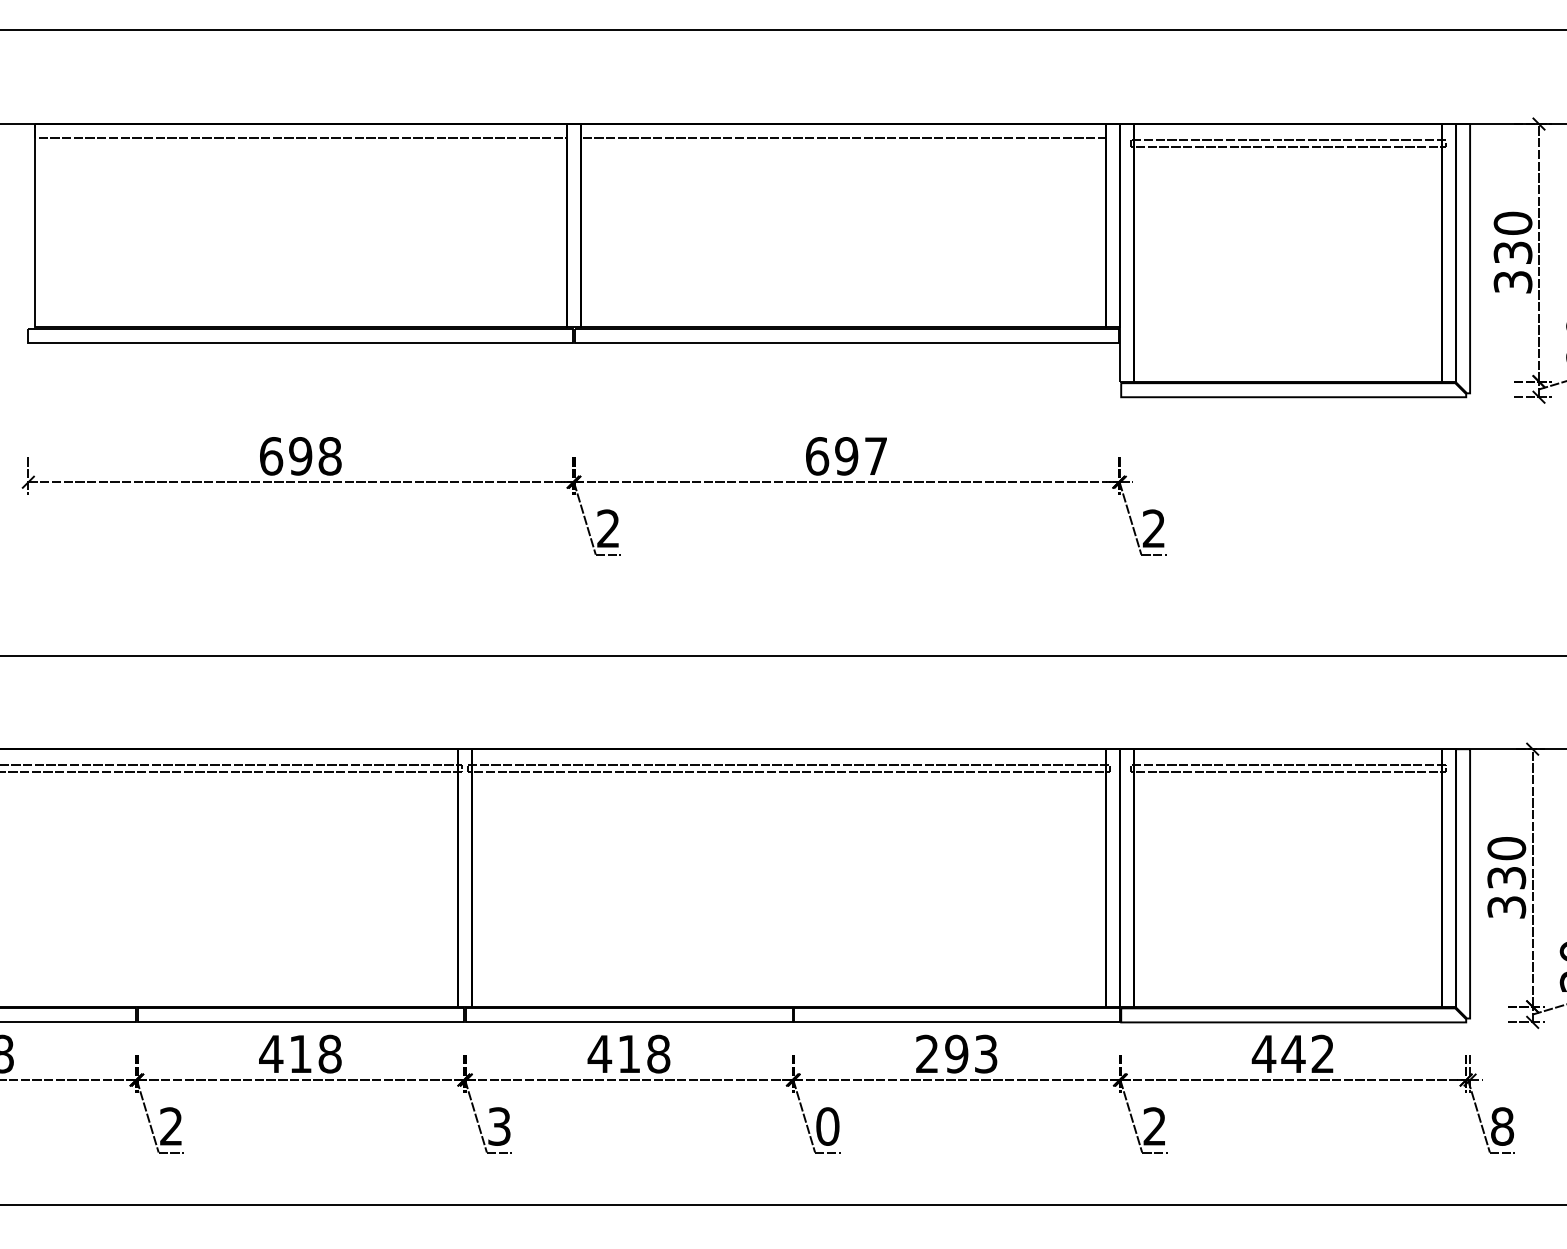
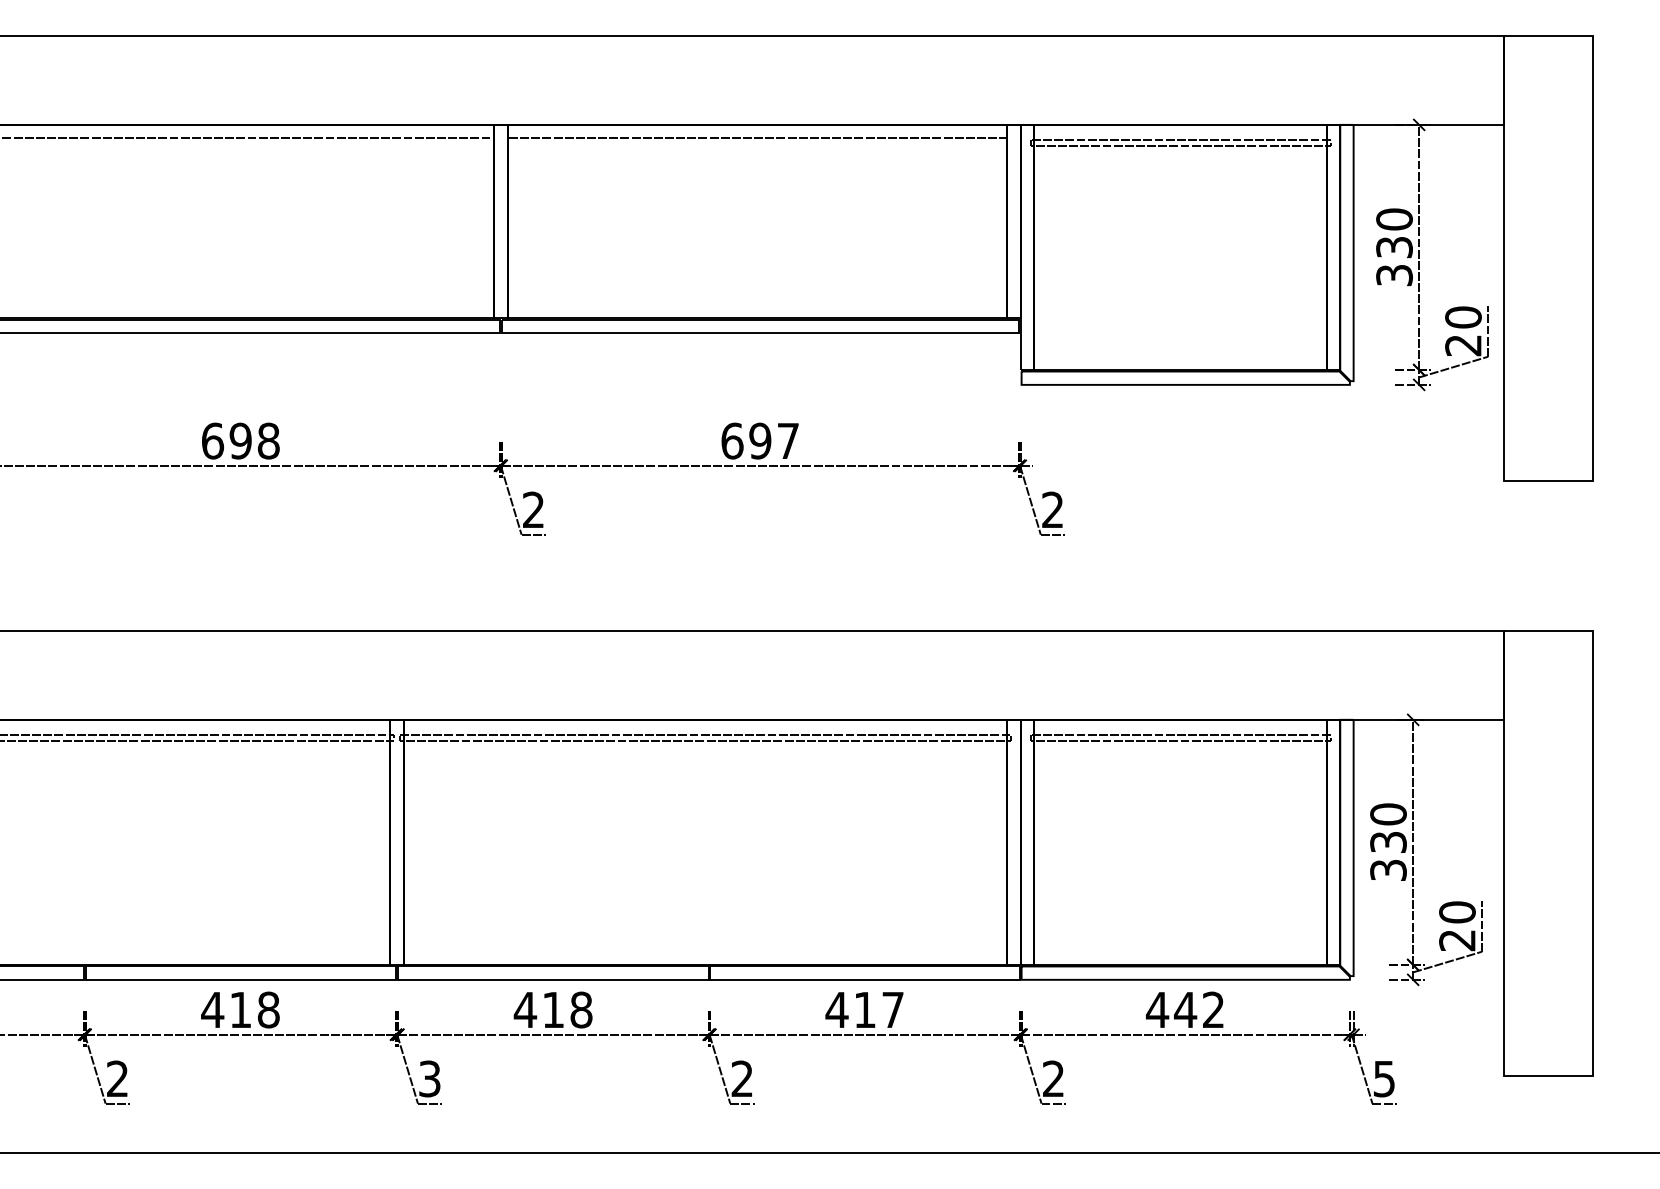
text: (956, 1053) -> (864, 1009), 293 -> 417
text: (827, 1126) -> (742, 1078), 0 -> 2
text: (1502, 1126) -> (1384, 1078), 8 -> 5

